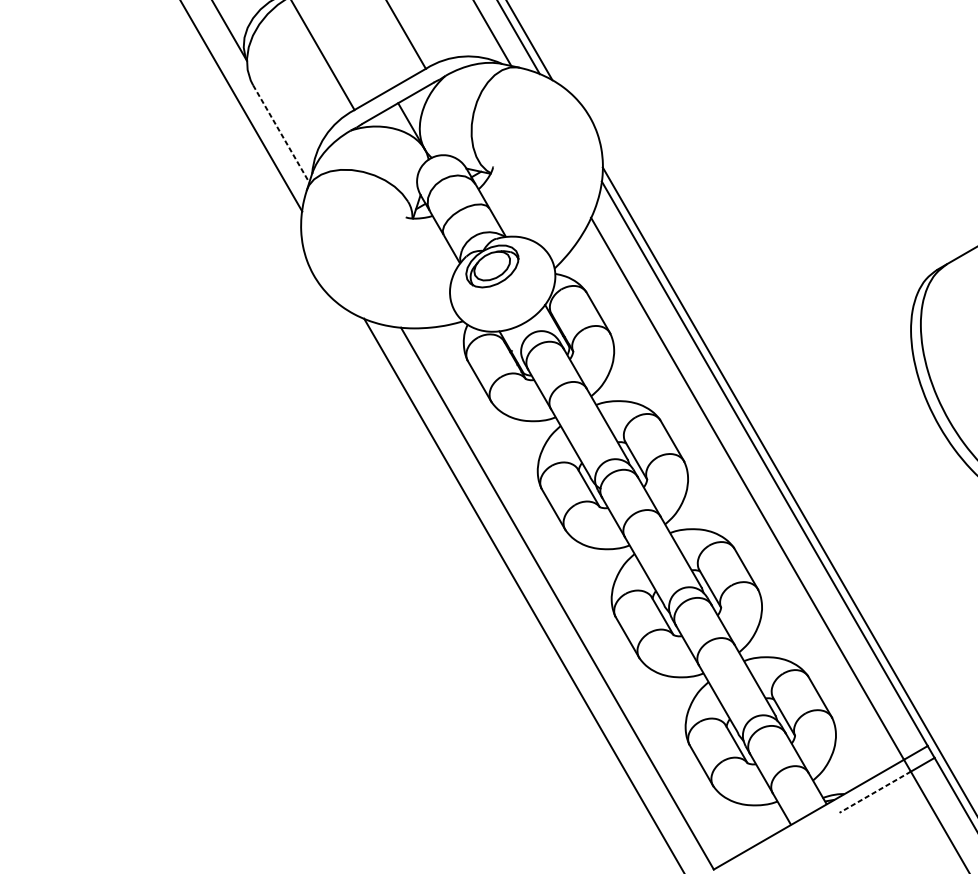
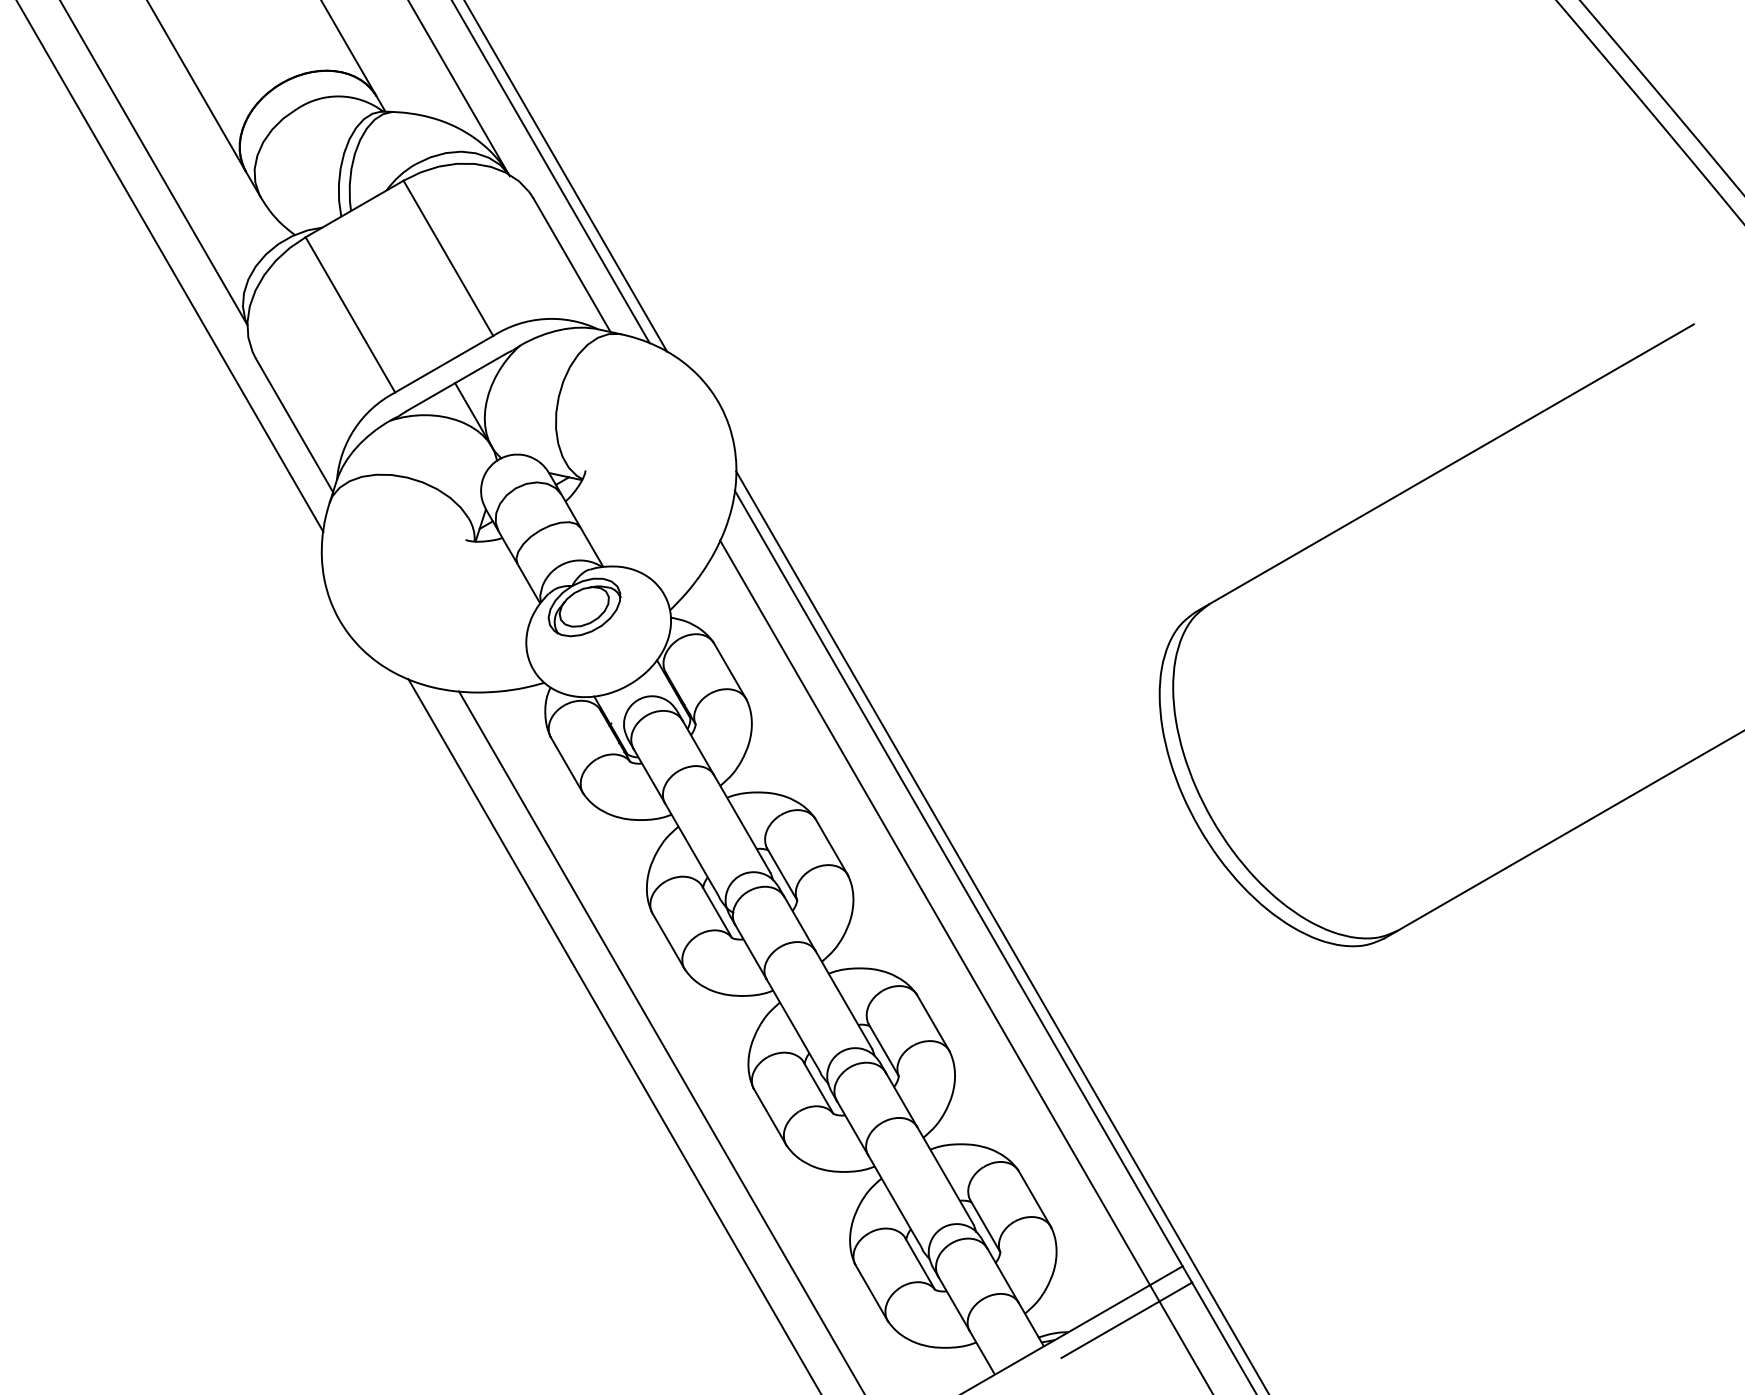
line: (281, 134) -> (294, 425), dashed -> solid
line: (875, 792) -> (1110, 1329), dashed -> solid

